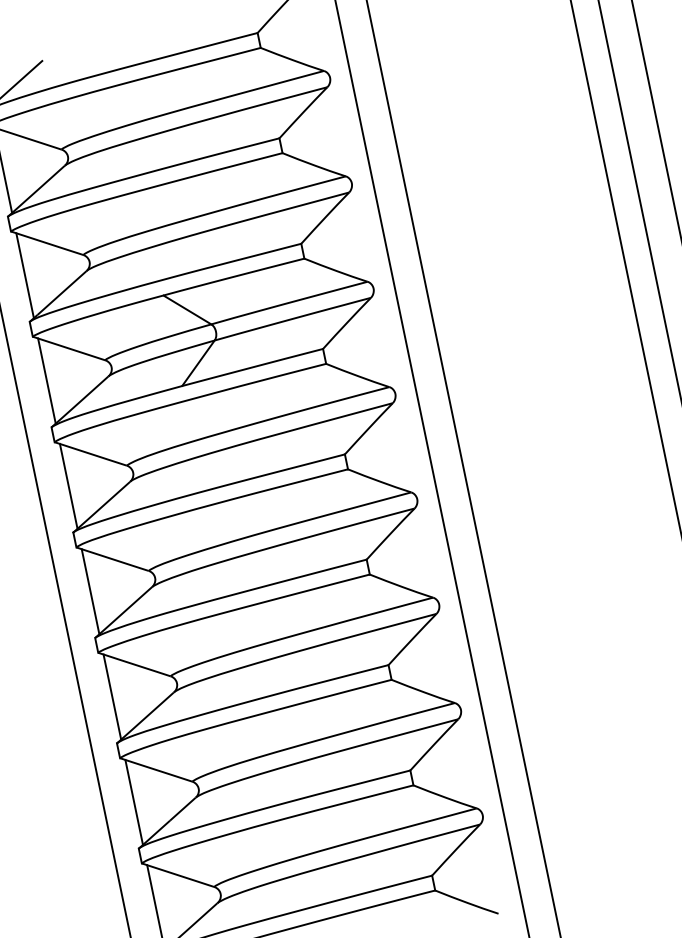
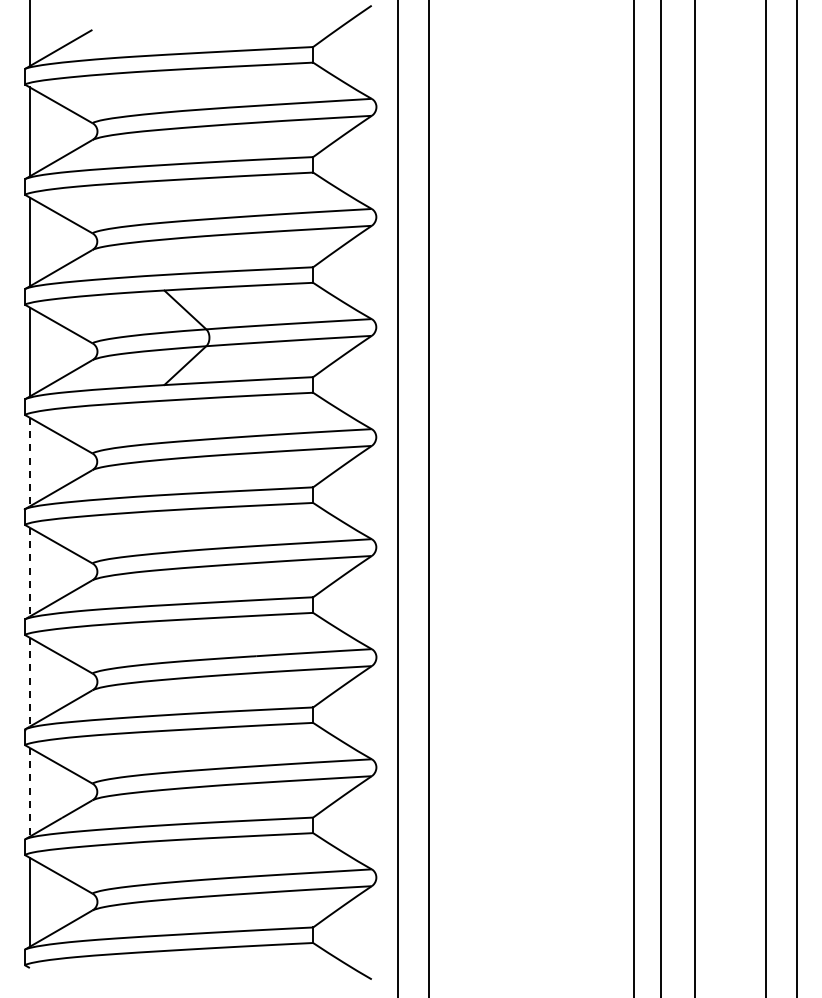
line: (68, 486) -> (29, 462), solid -> dashed
line: (90, 592) -> (29, 572), solid -> dashed
line: (112, 697) -> (29, 682), solid -> dashed
line: (133, 802) -> (29, 792), solid -> dashed

